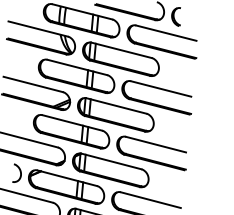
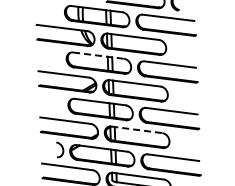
line: (77, 67) -> (98, 55), solid -> dashed
line: (111, 161) -> (136, 129), solid -> dashed

